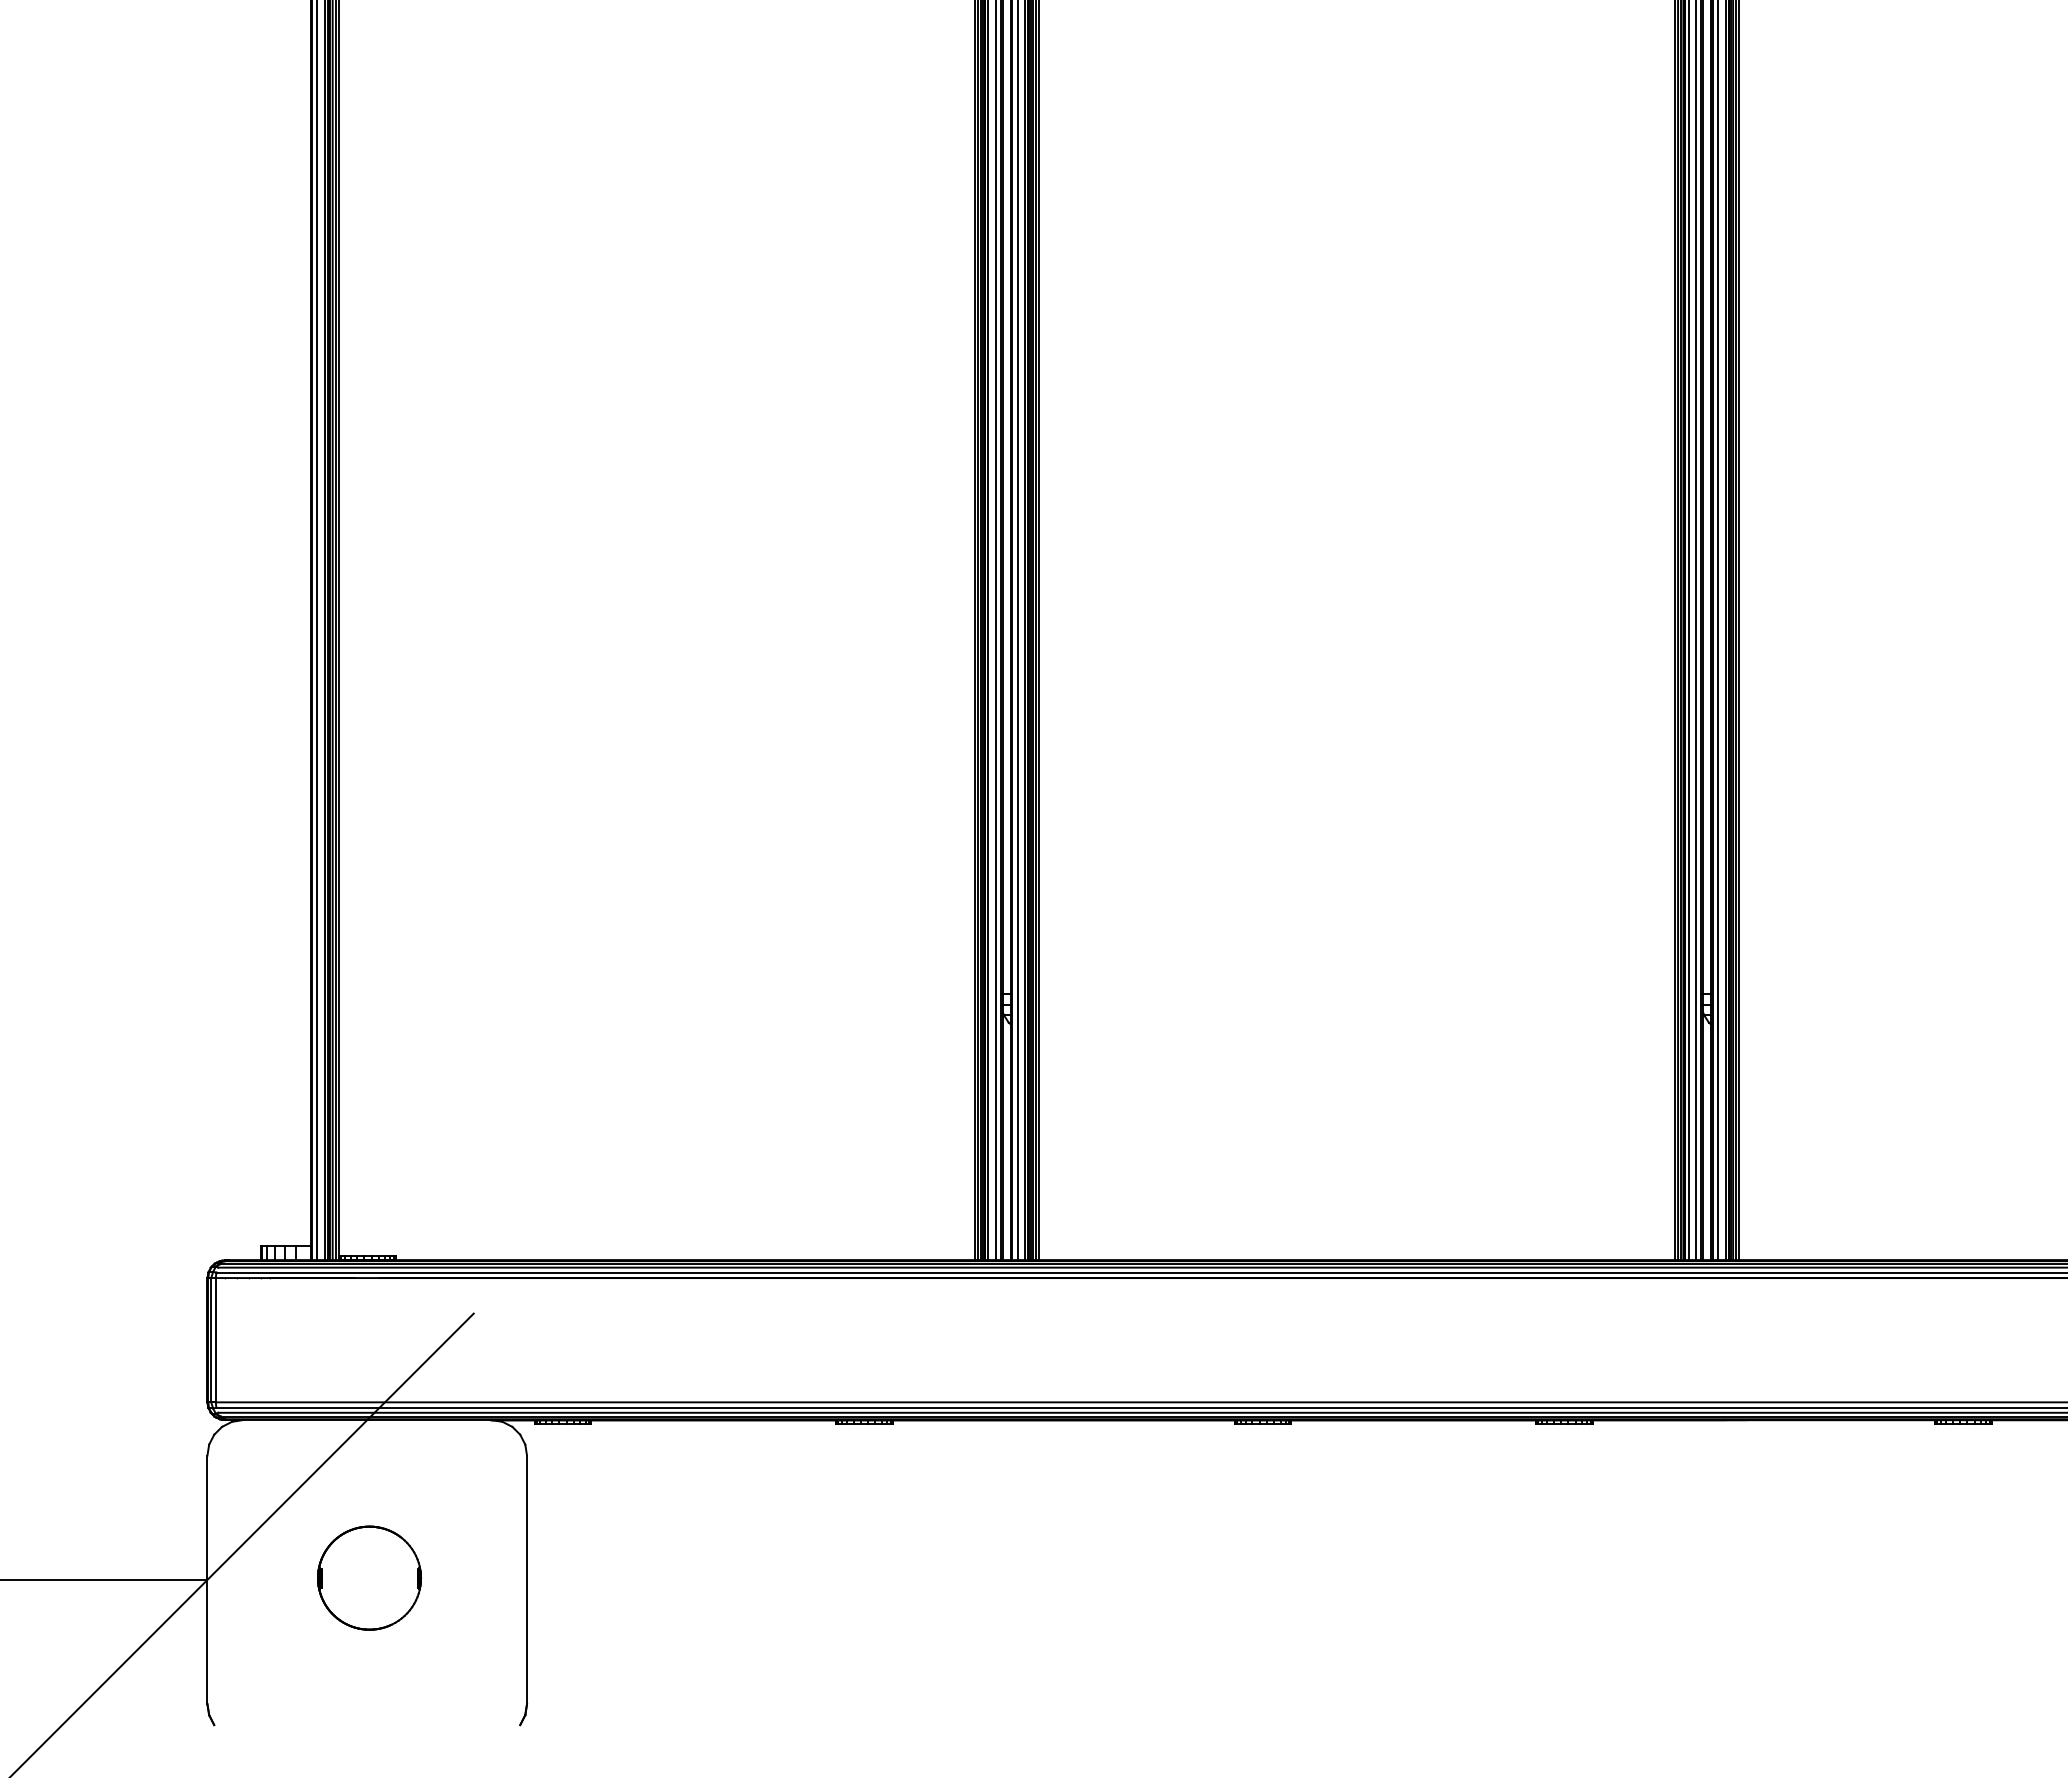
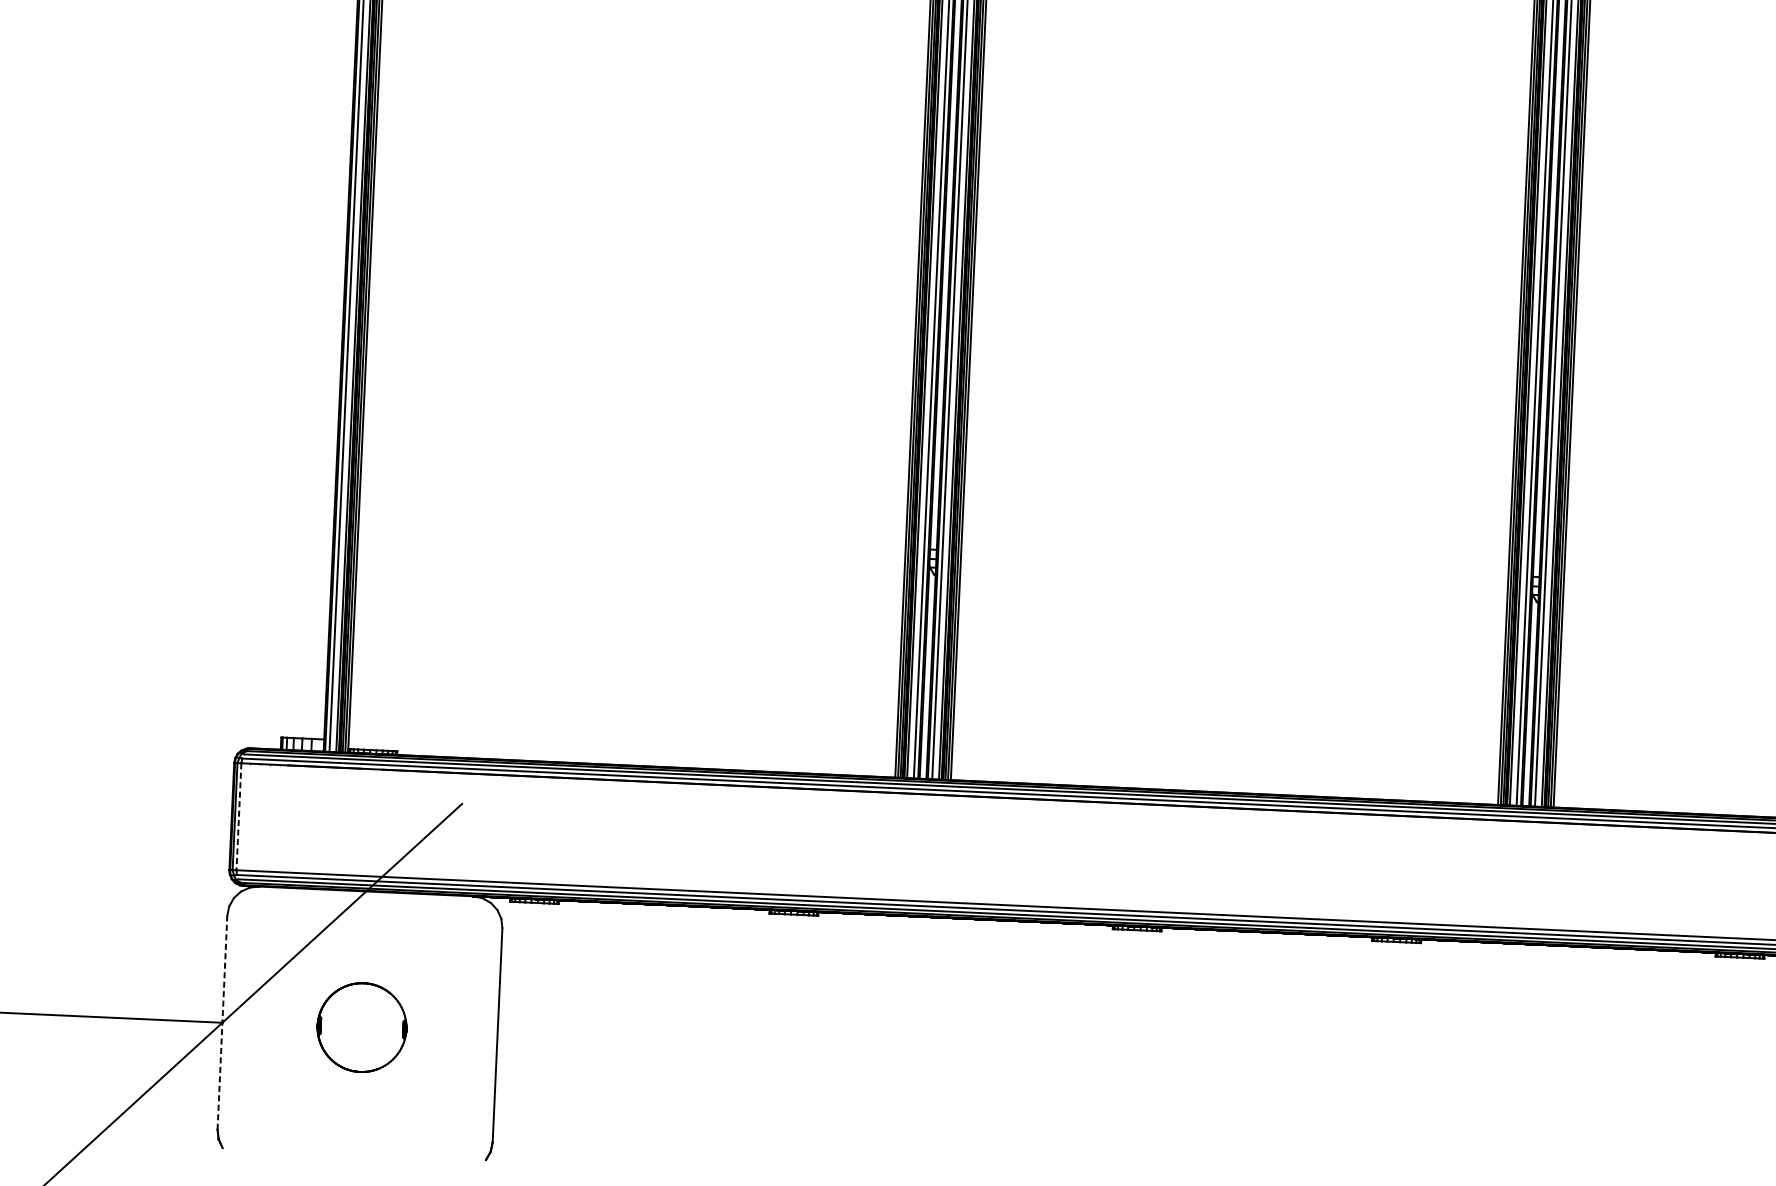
line: (215, 1340) -> (238, 817), solid -> dashed
line: (207, 1579) -> (222, 1022), solid -> dashed

